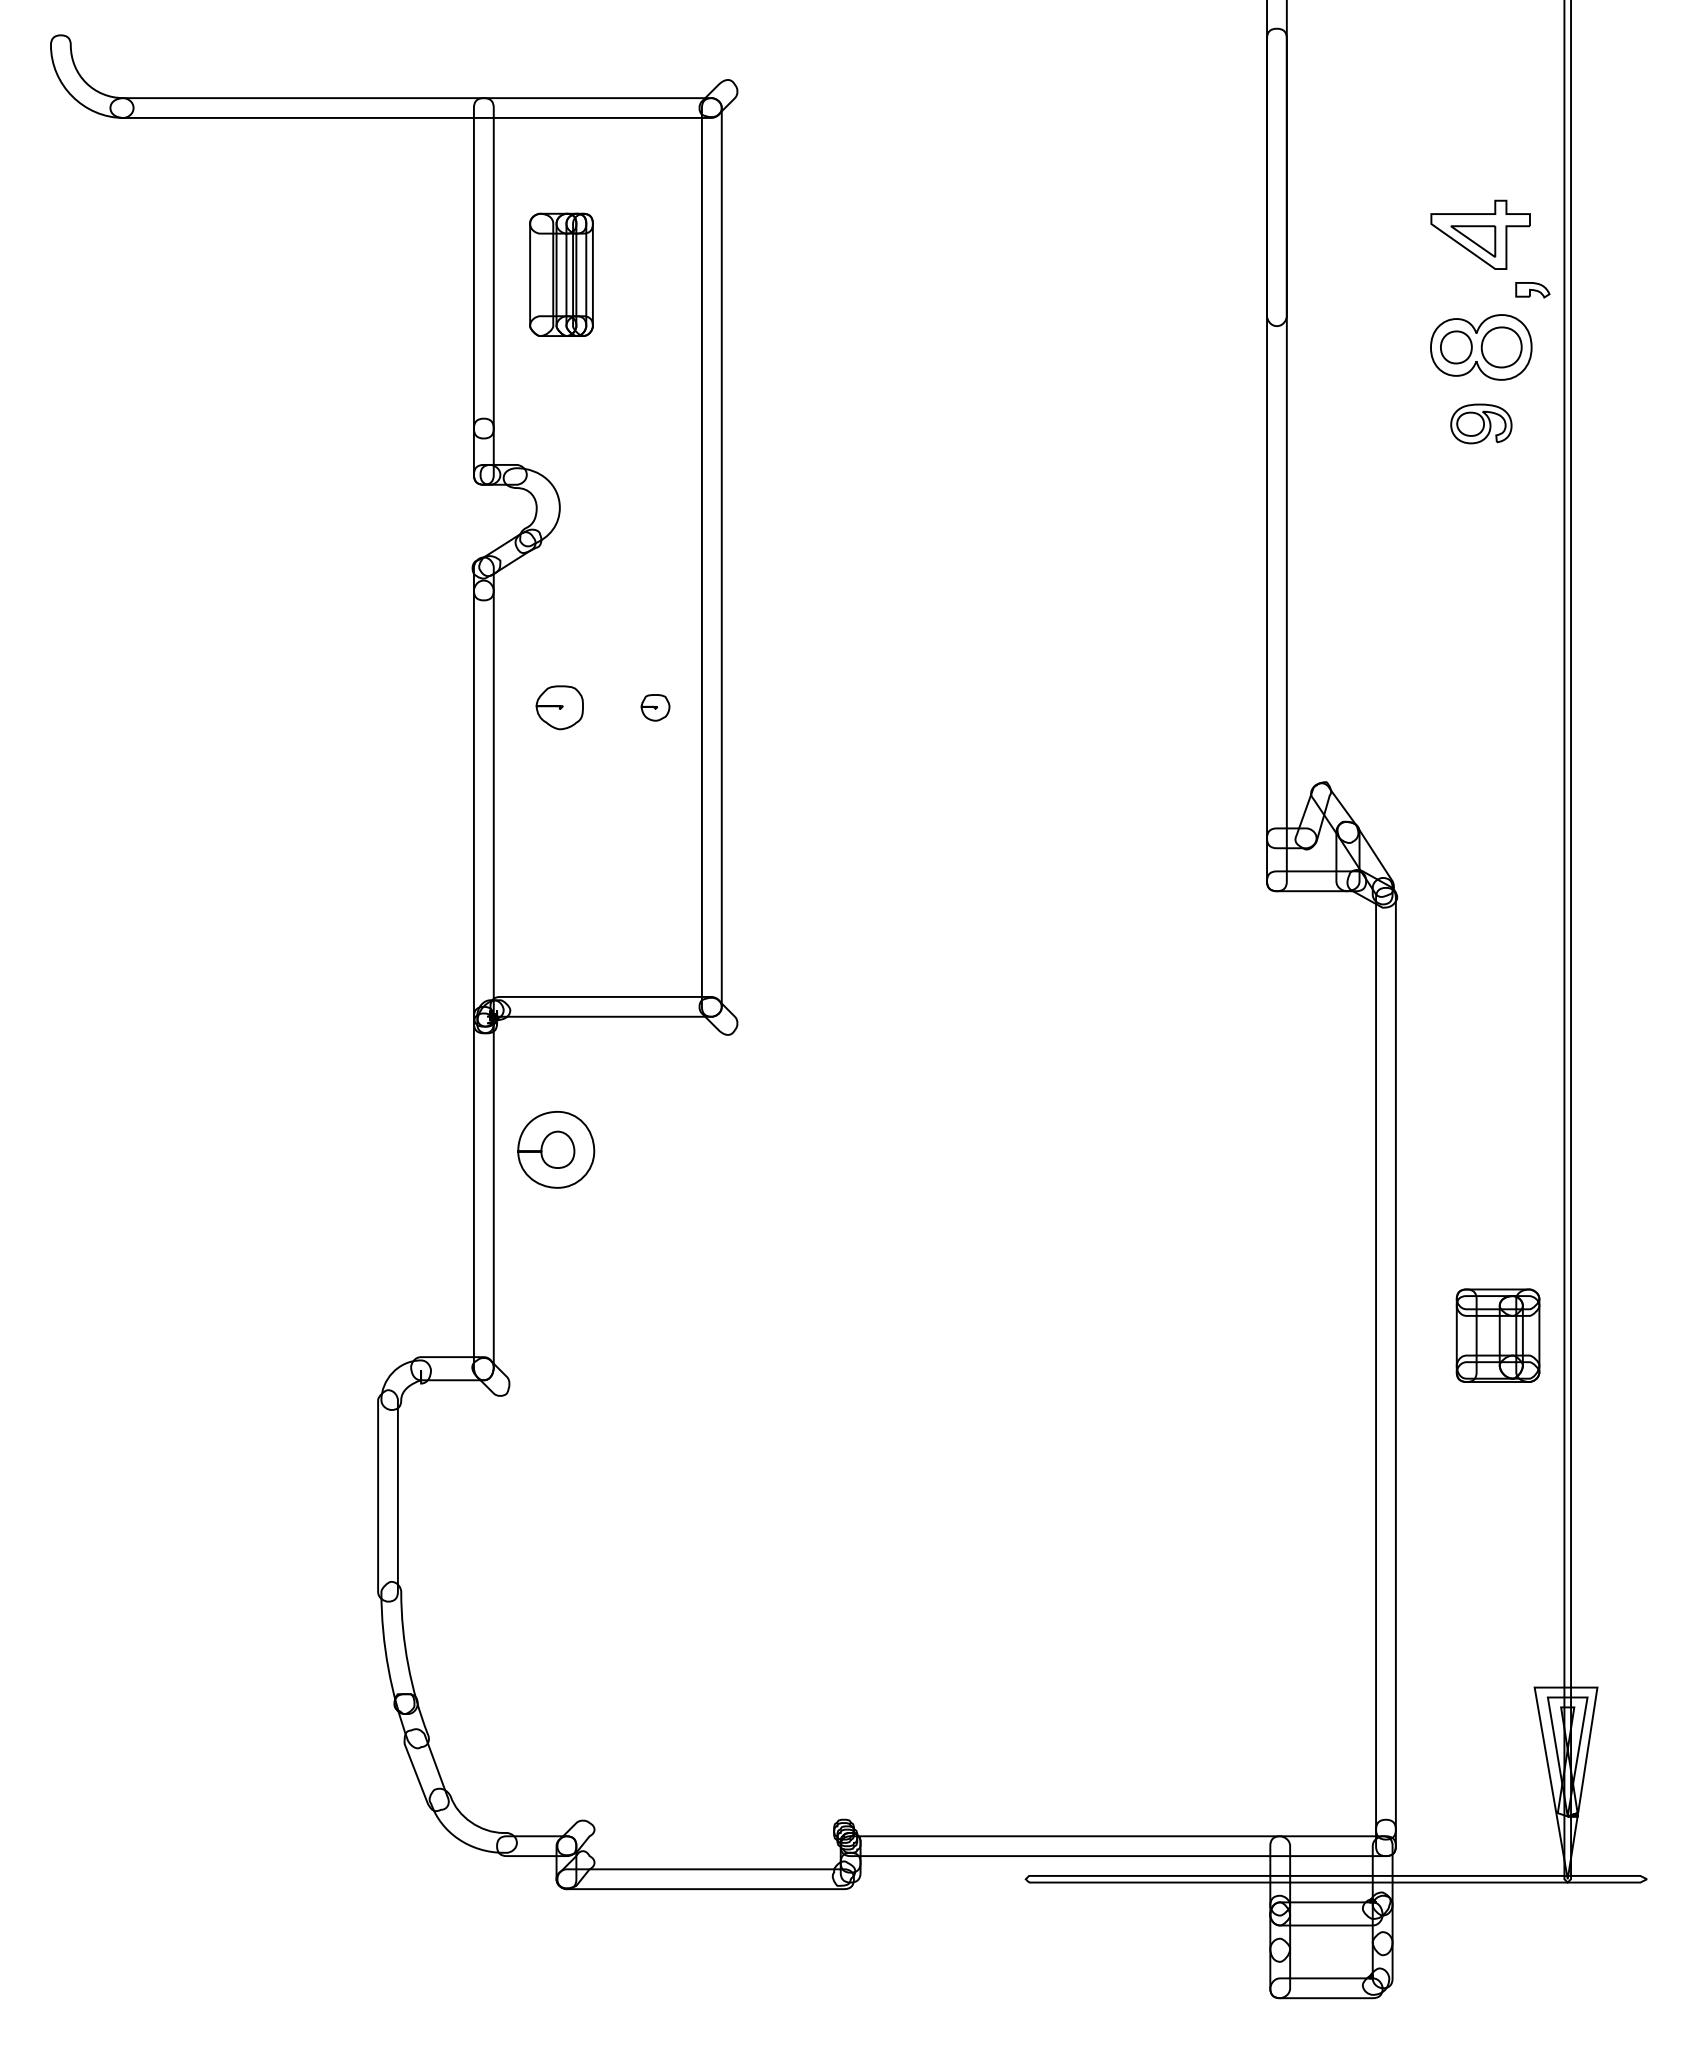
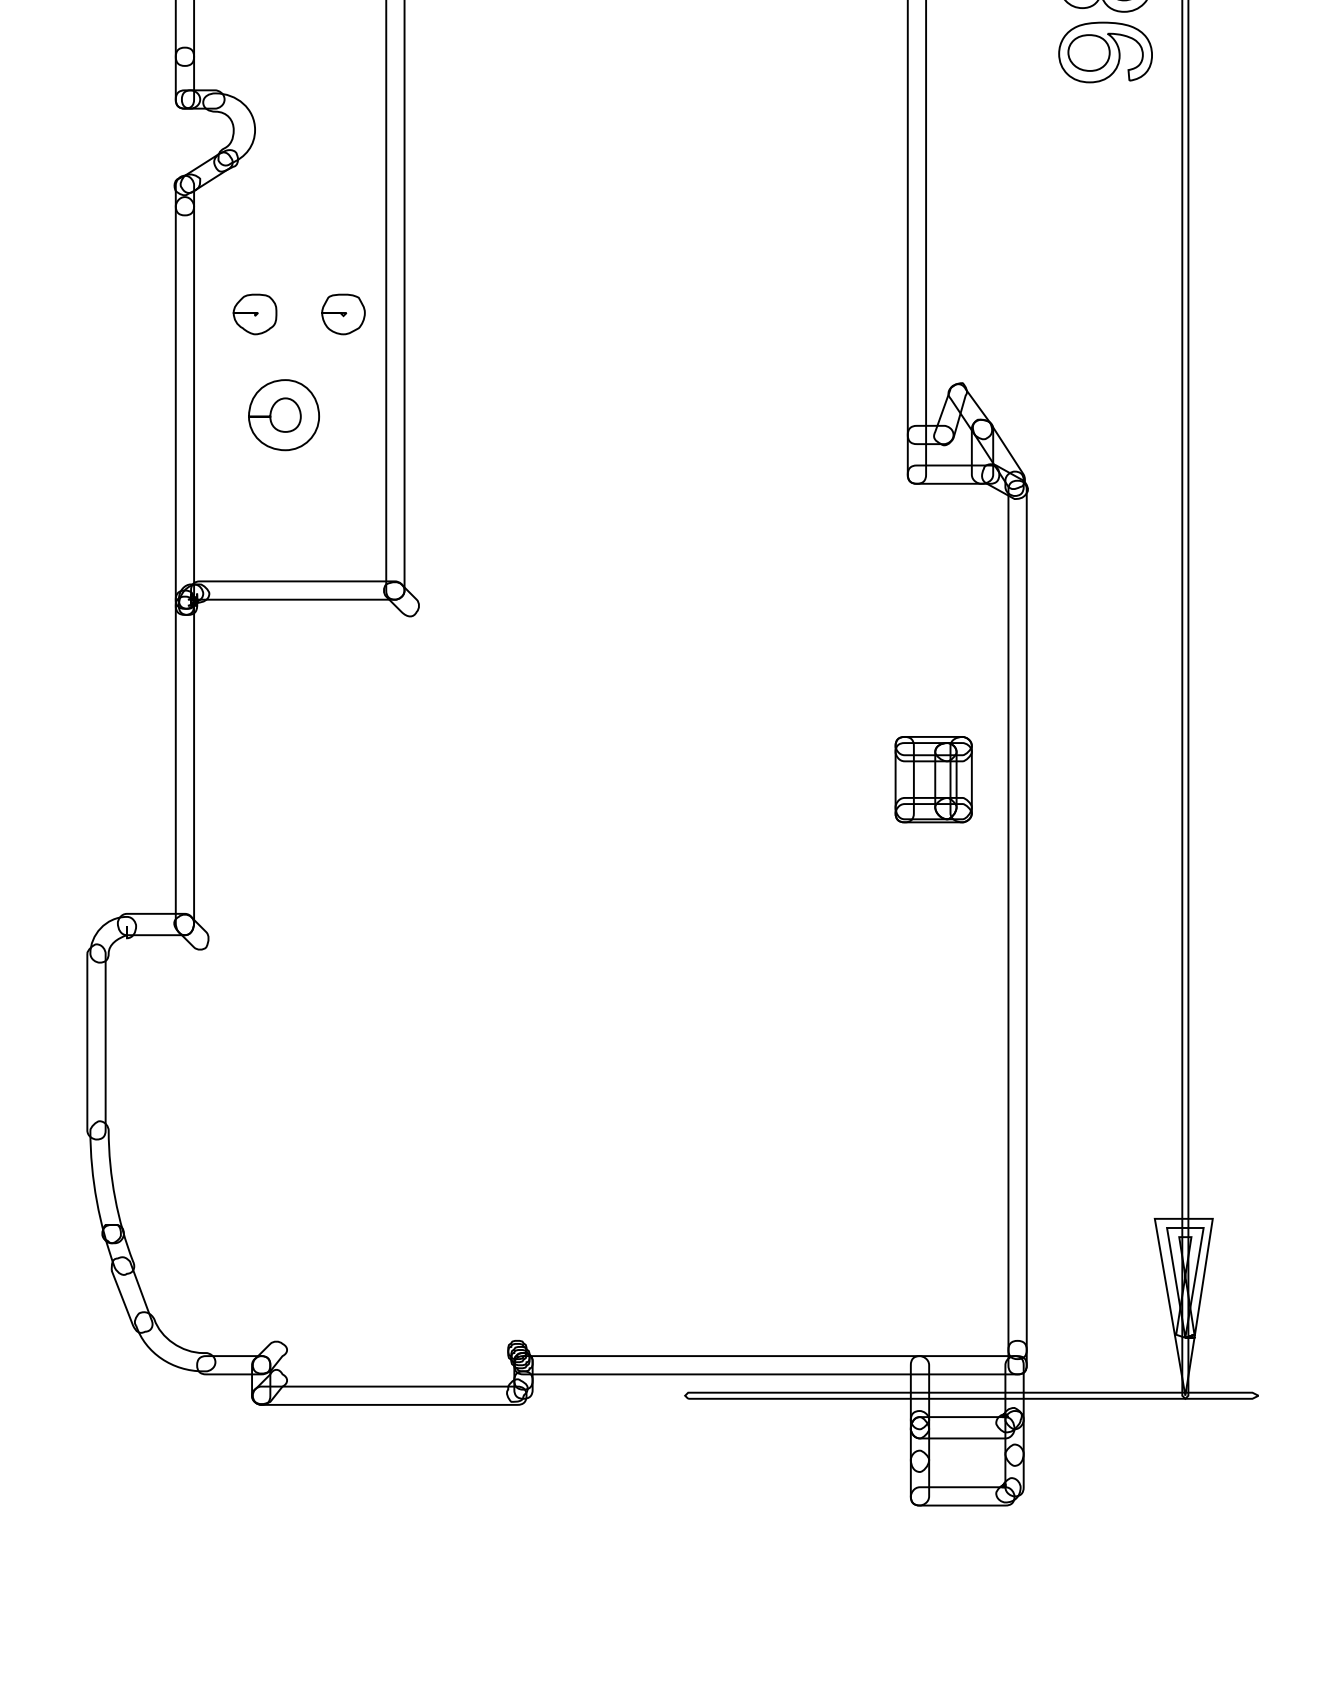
part: (1481, 423) -> (1105, 52), size x1.67
part: (655, 707) -> (343, 314), size x1.67
part: (556, 1149) -> (284, 414), moved
part: (1497, 1335) -> (933, 779), moved

